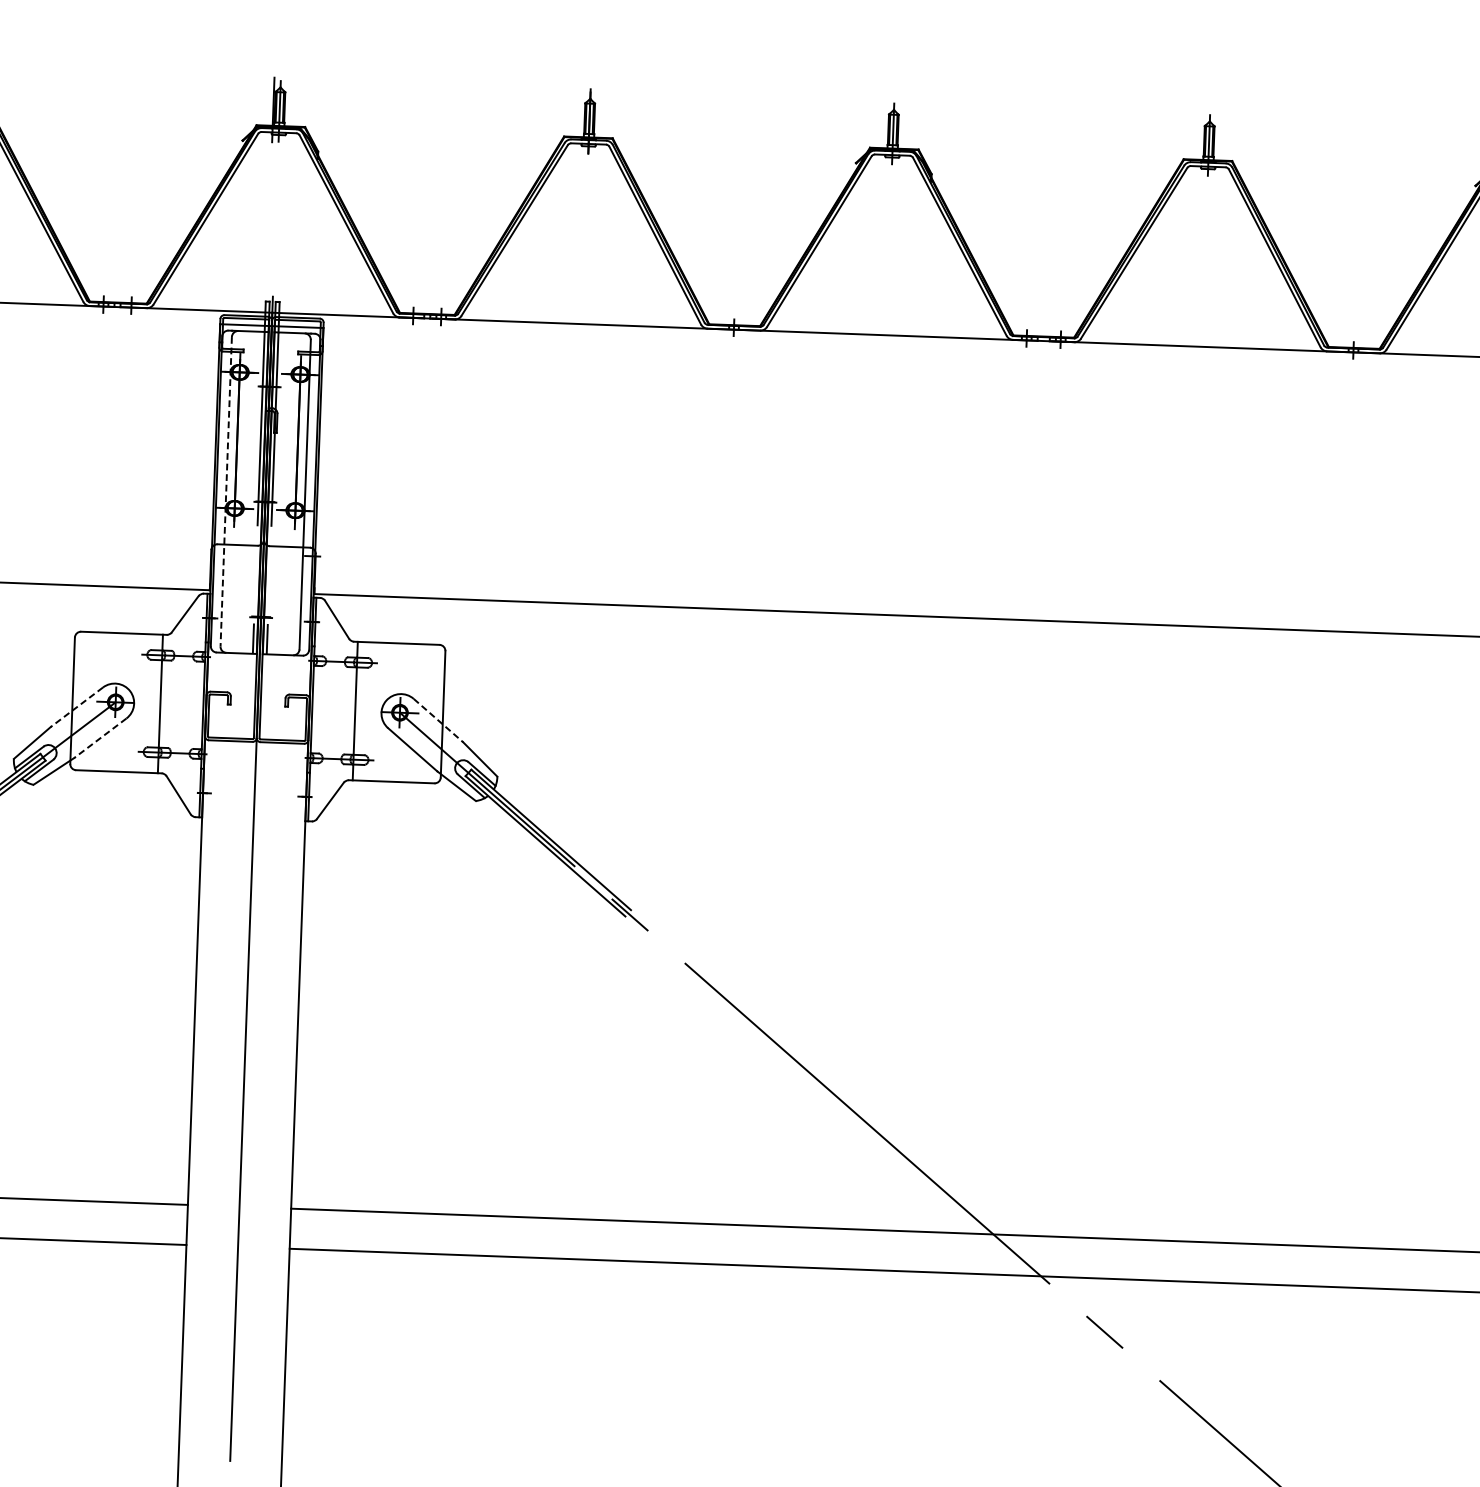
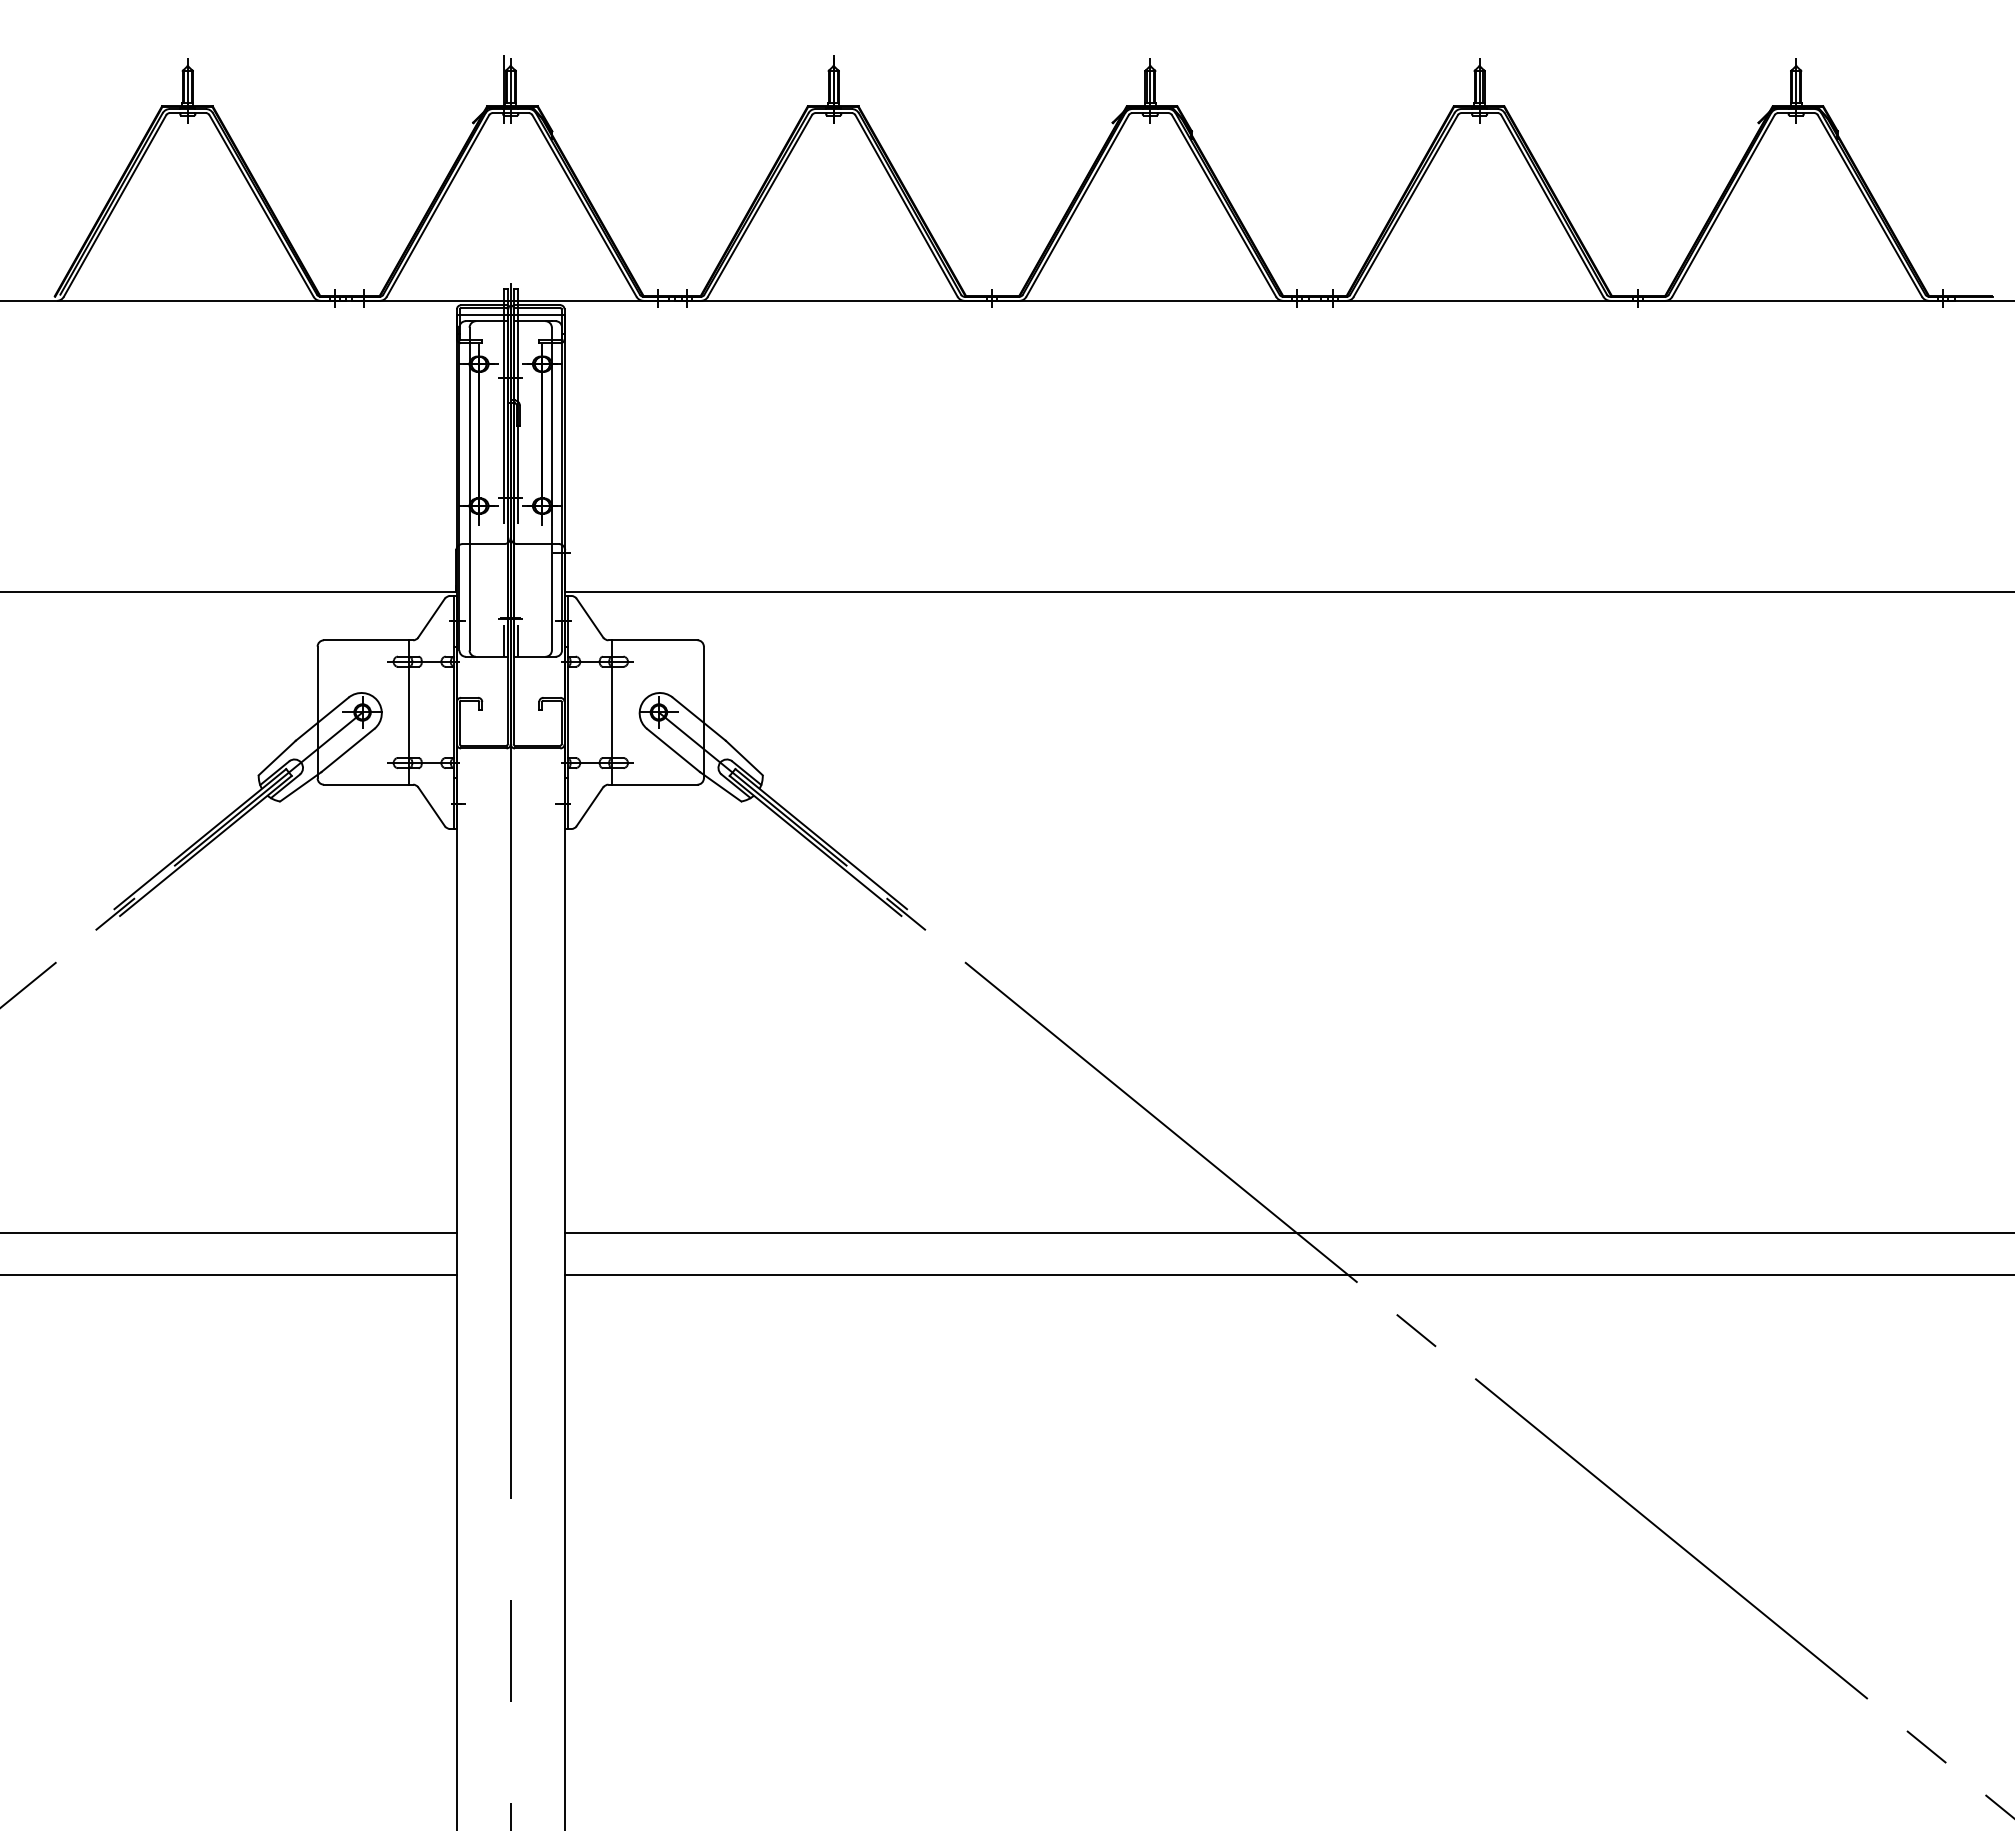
line: (226, 492) -> (469, 489), dashed -> solid
line: (76, 707) -> (321, 719), dashed -> solid
line: (438, 720) -> (699, 719), dashed -> solid
line: (99, 738) -> (347, 750), dashed -> solid

